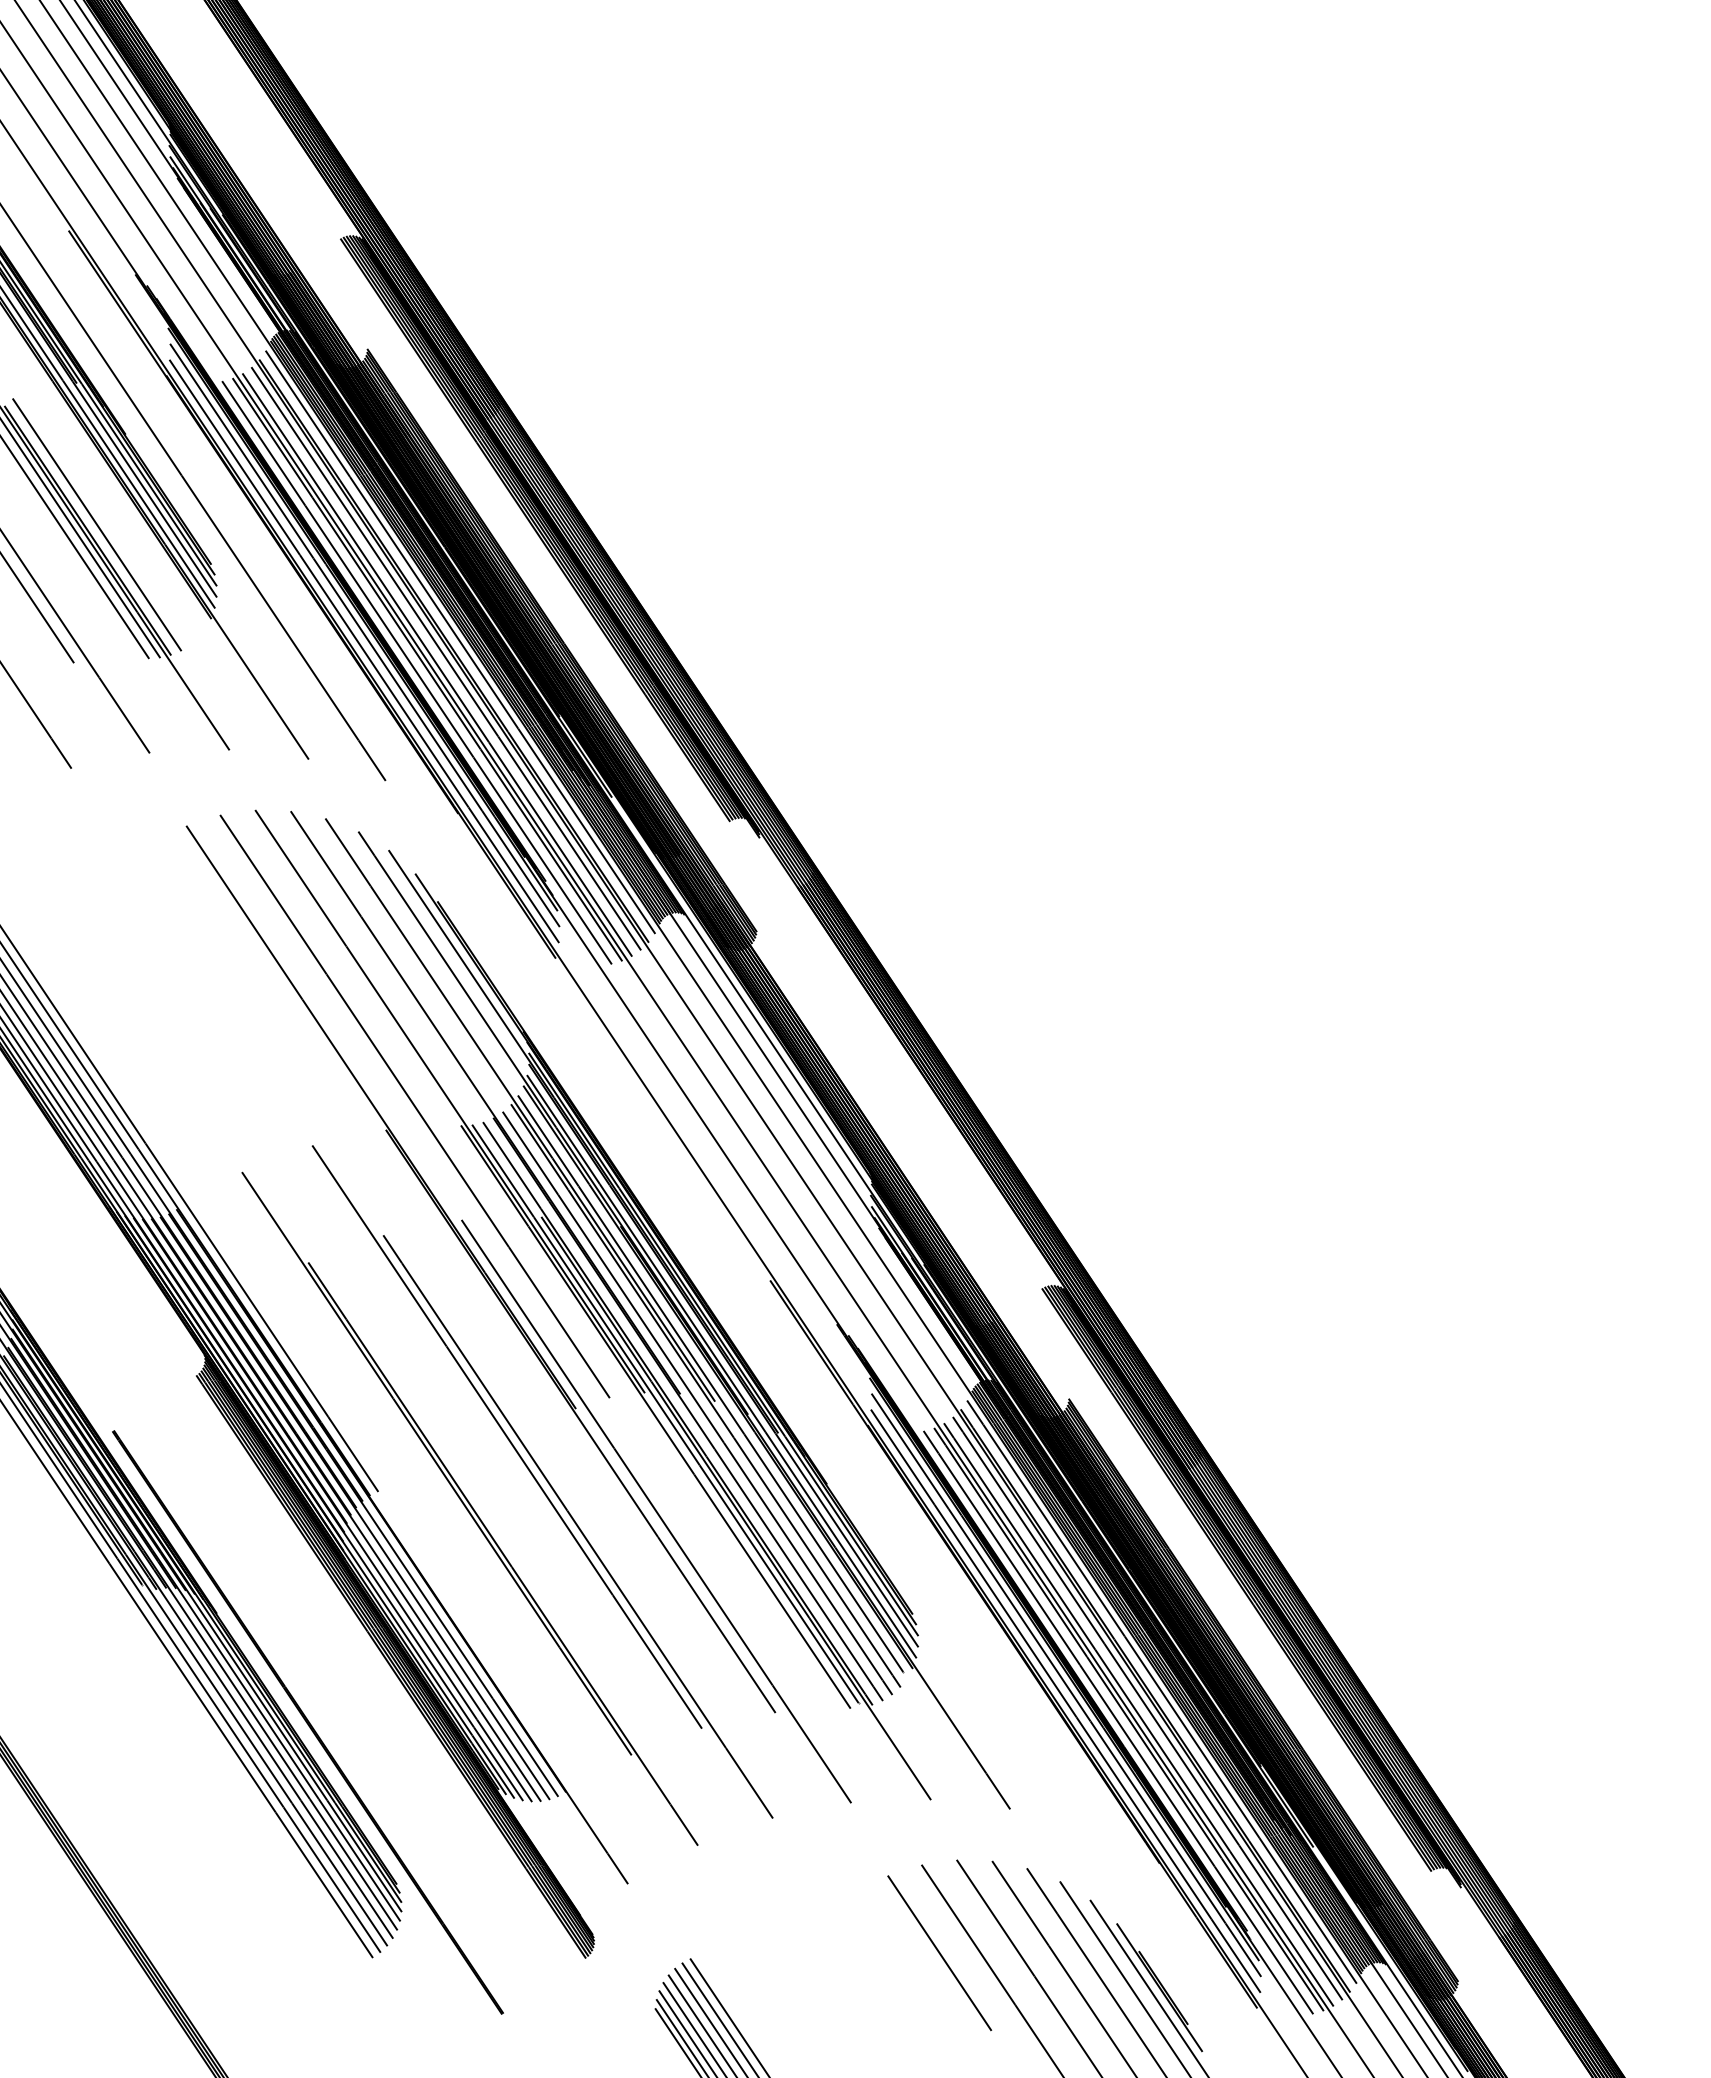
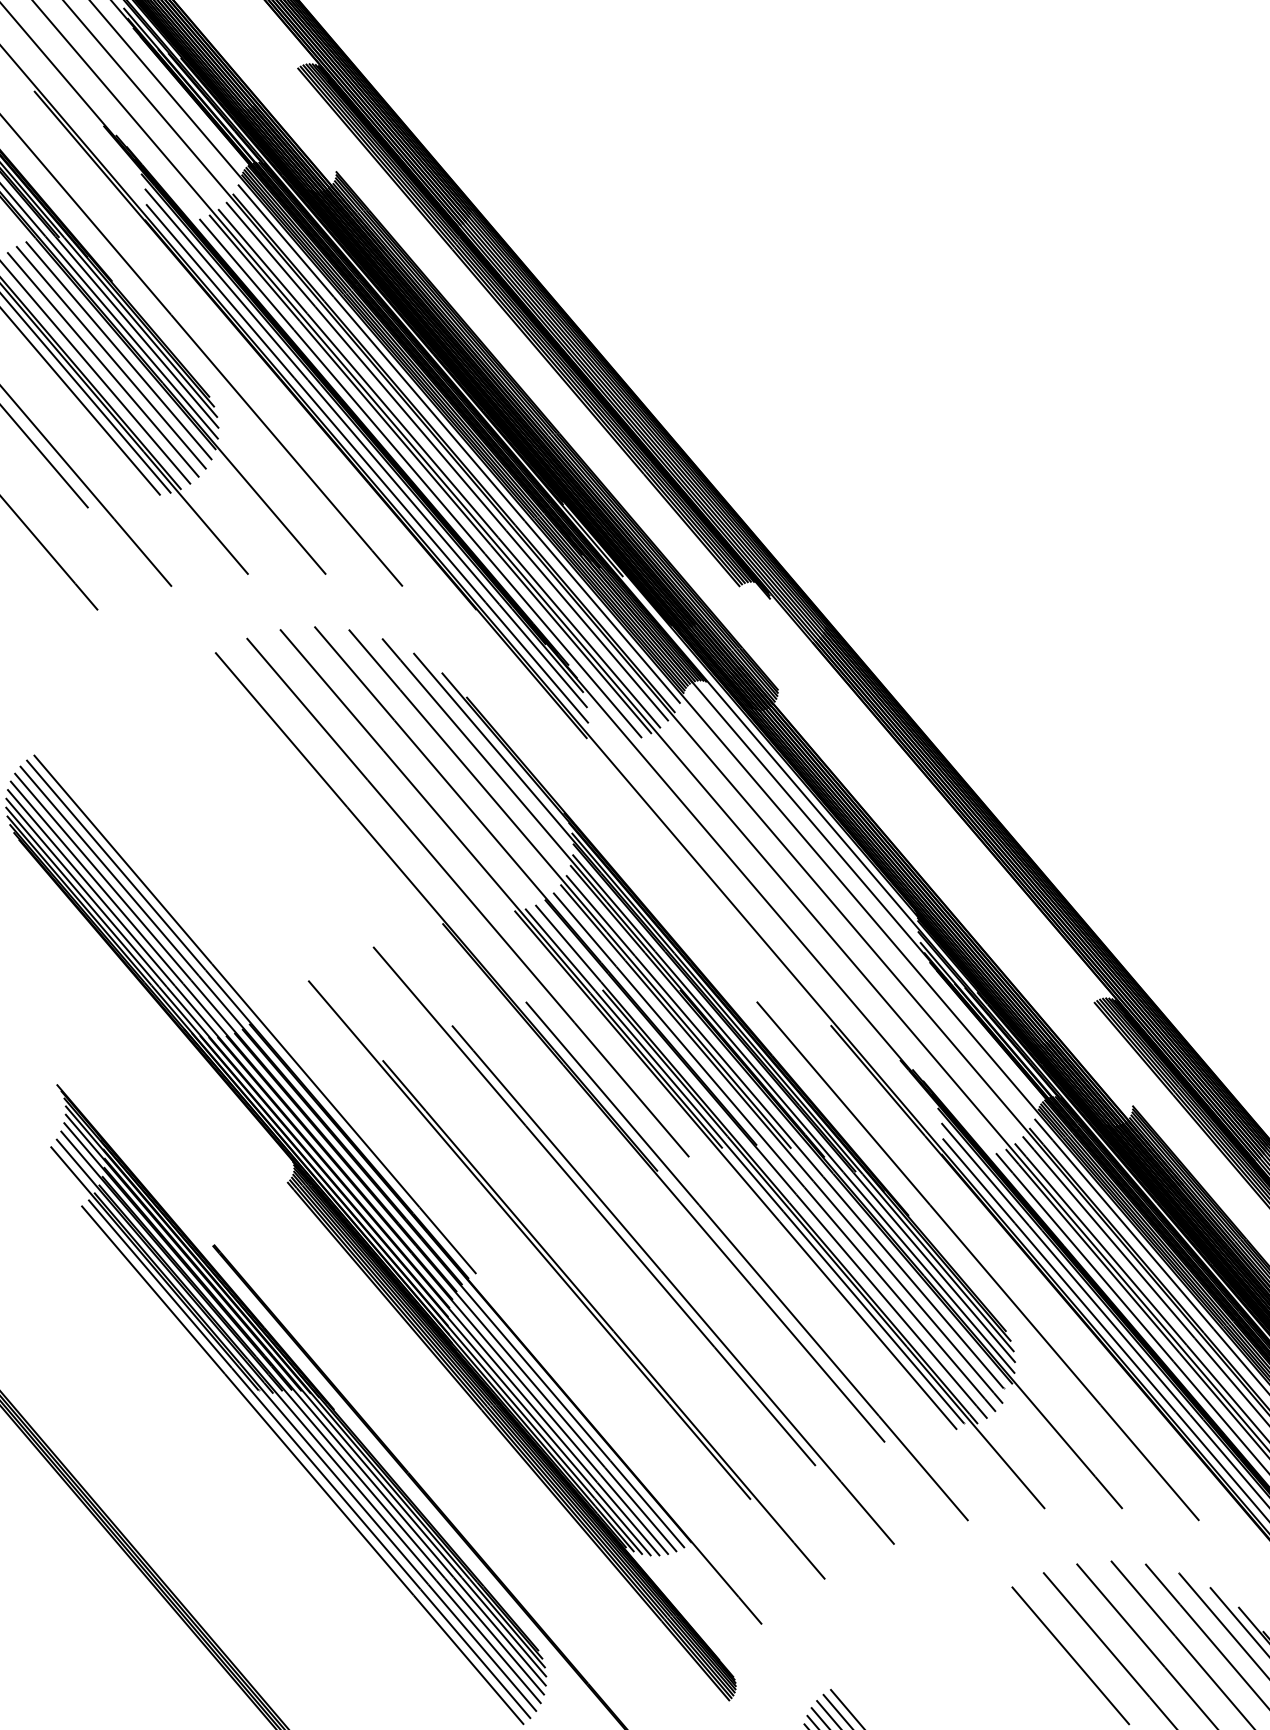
line: (124, 505) -> (119, 350), added
line: (115, 512) -> (111, 357), added
line: (105, 518) -> (102, 364), added
line: (892, 1538) -> (978, 1260), added

